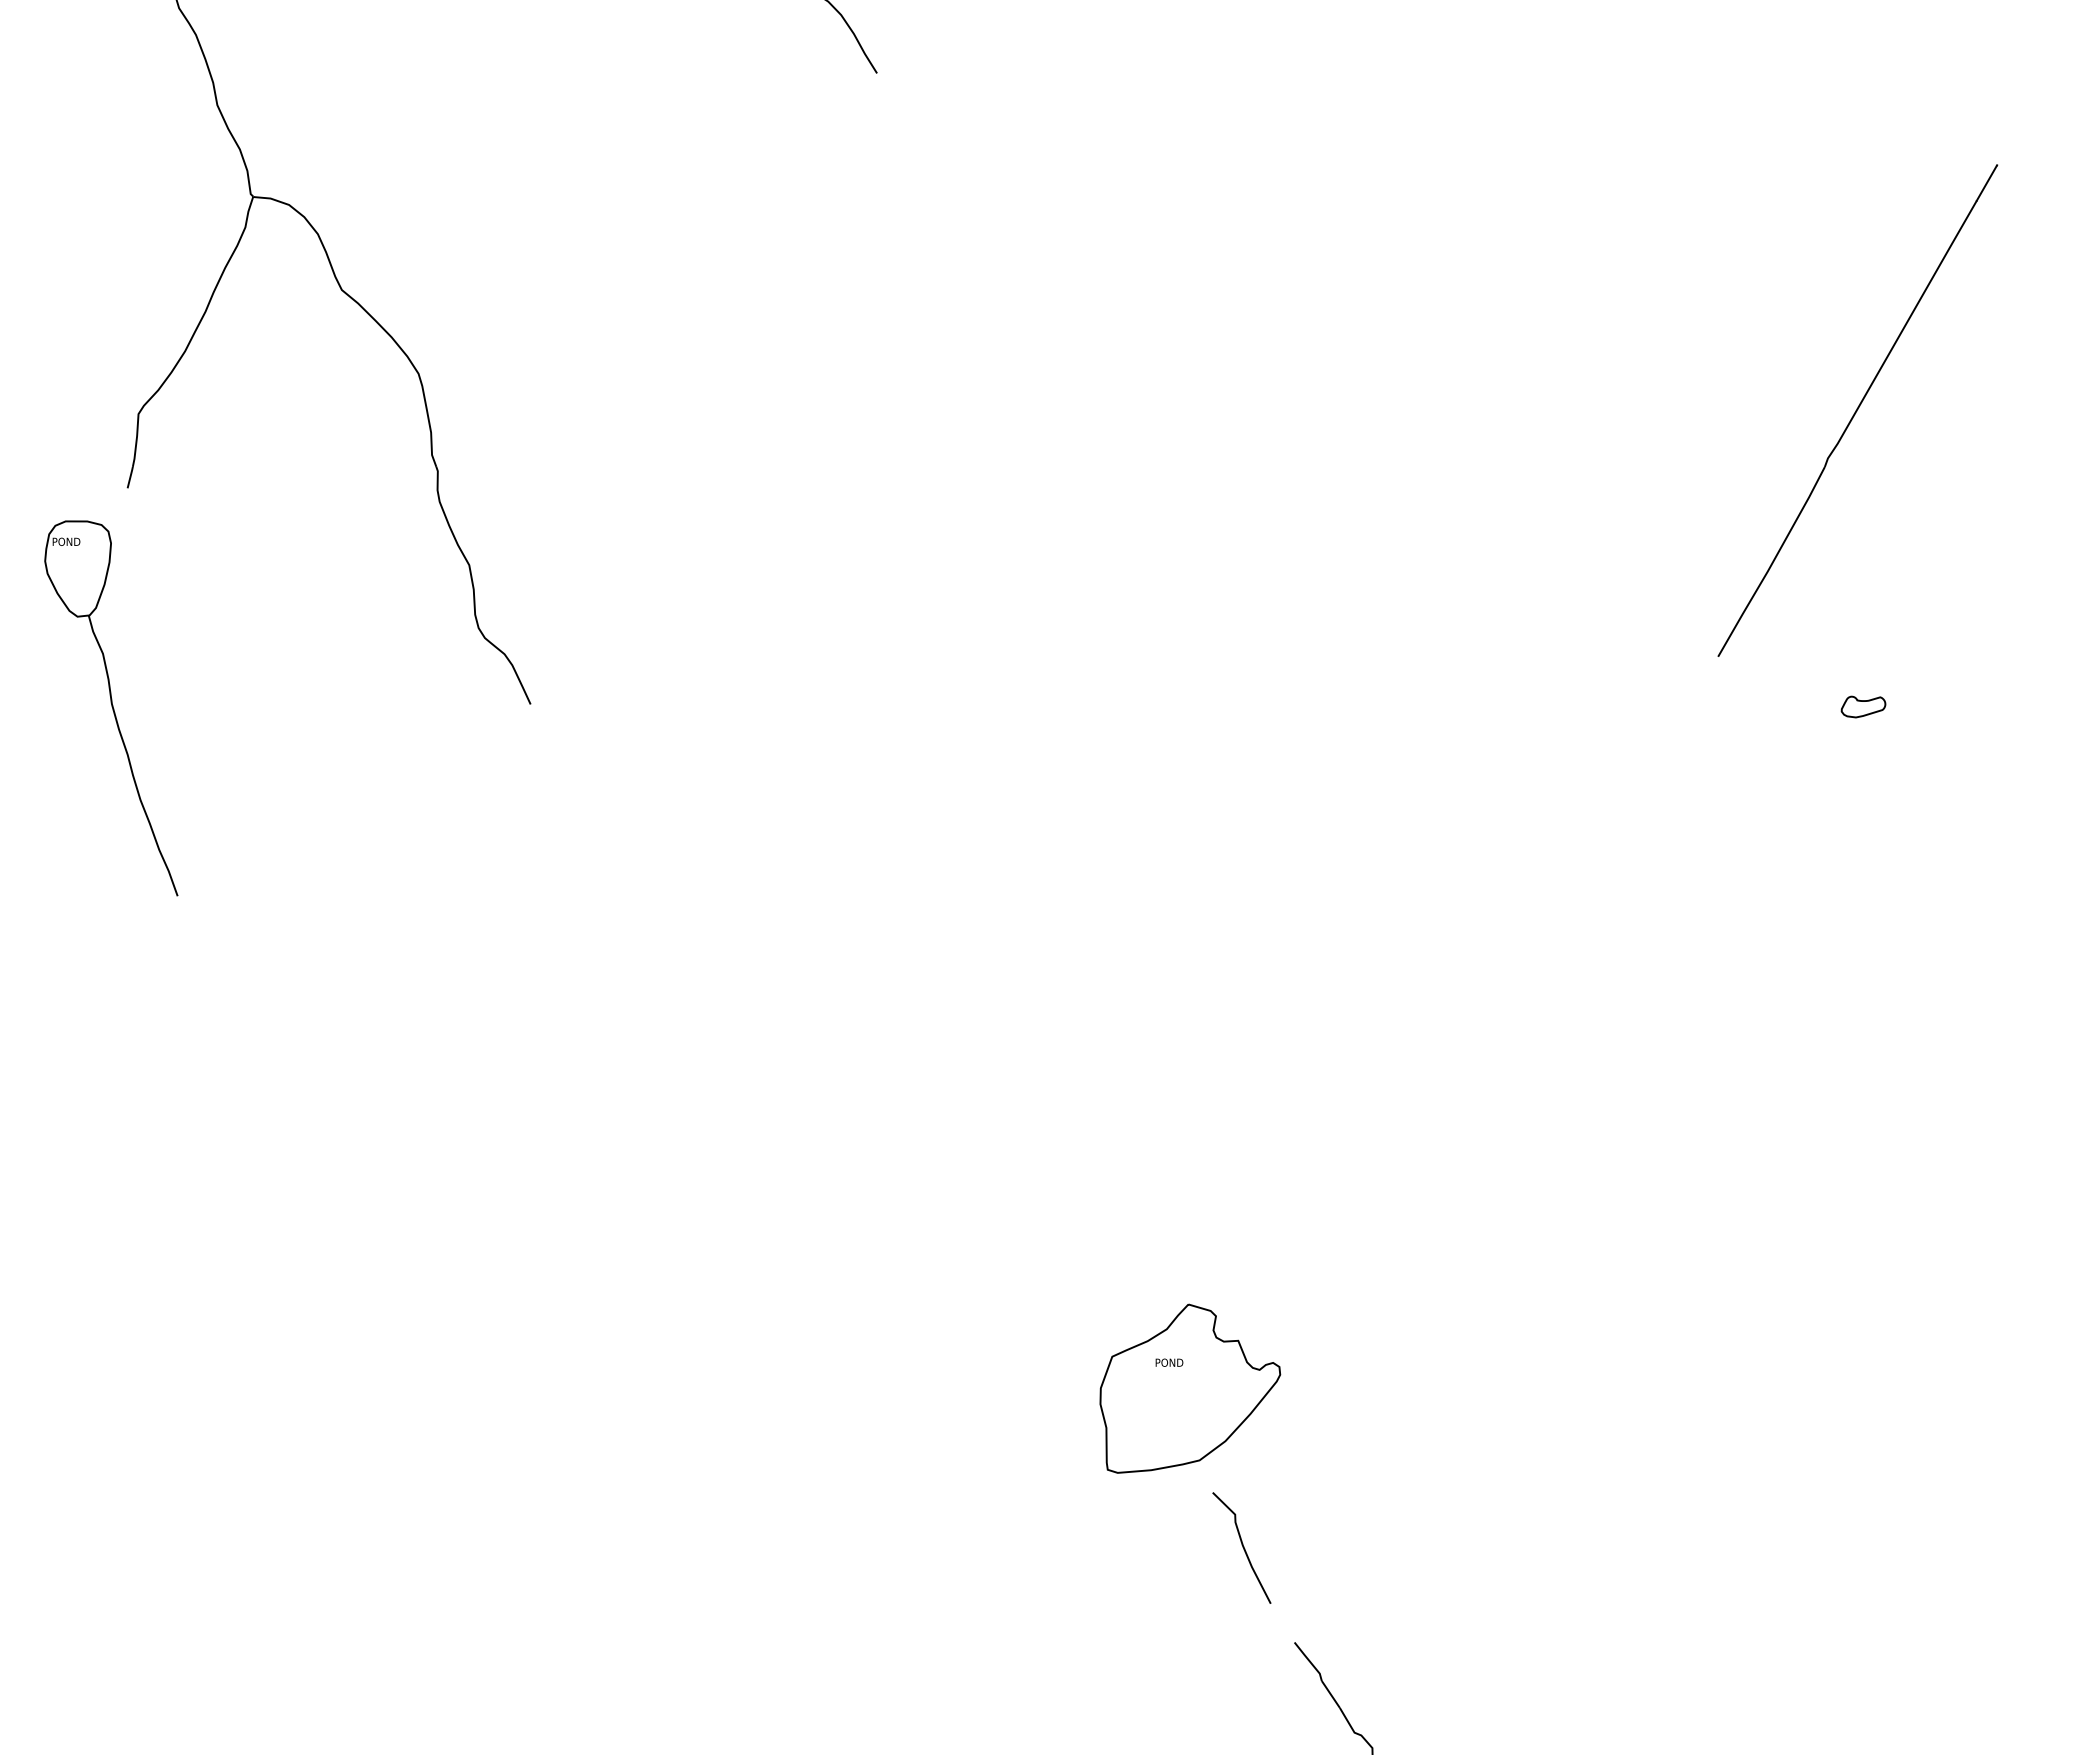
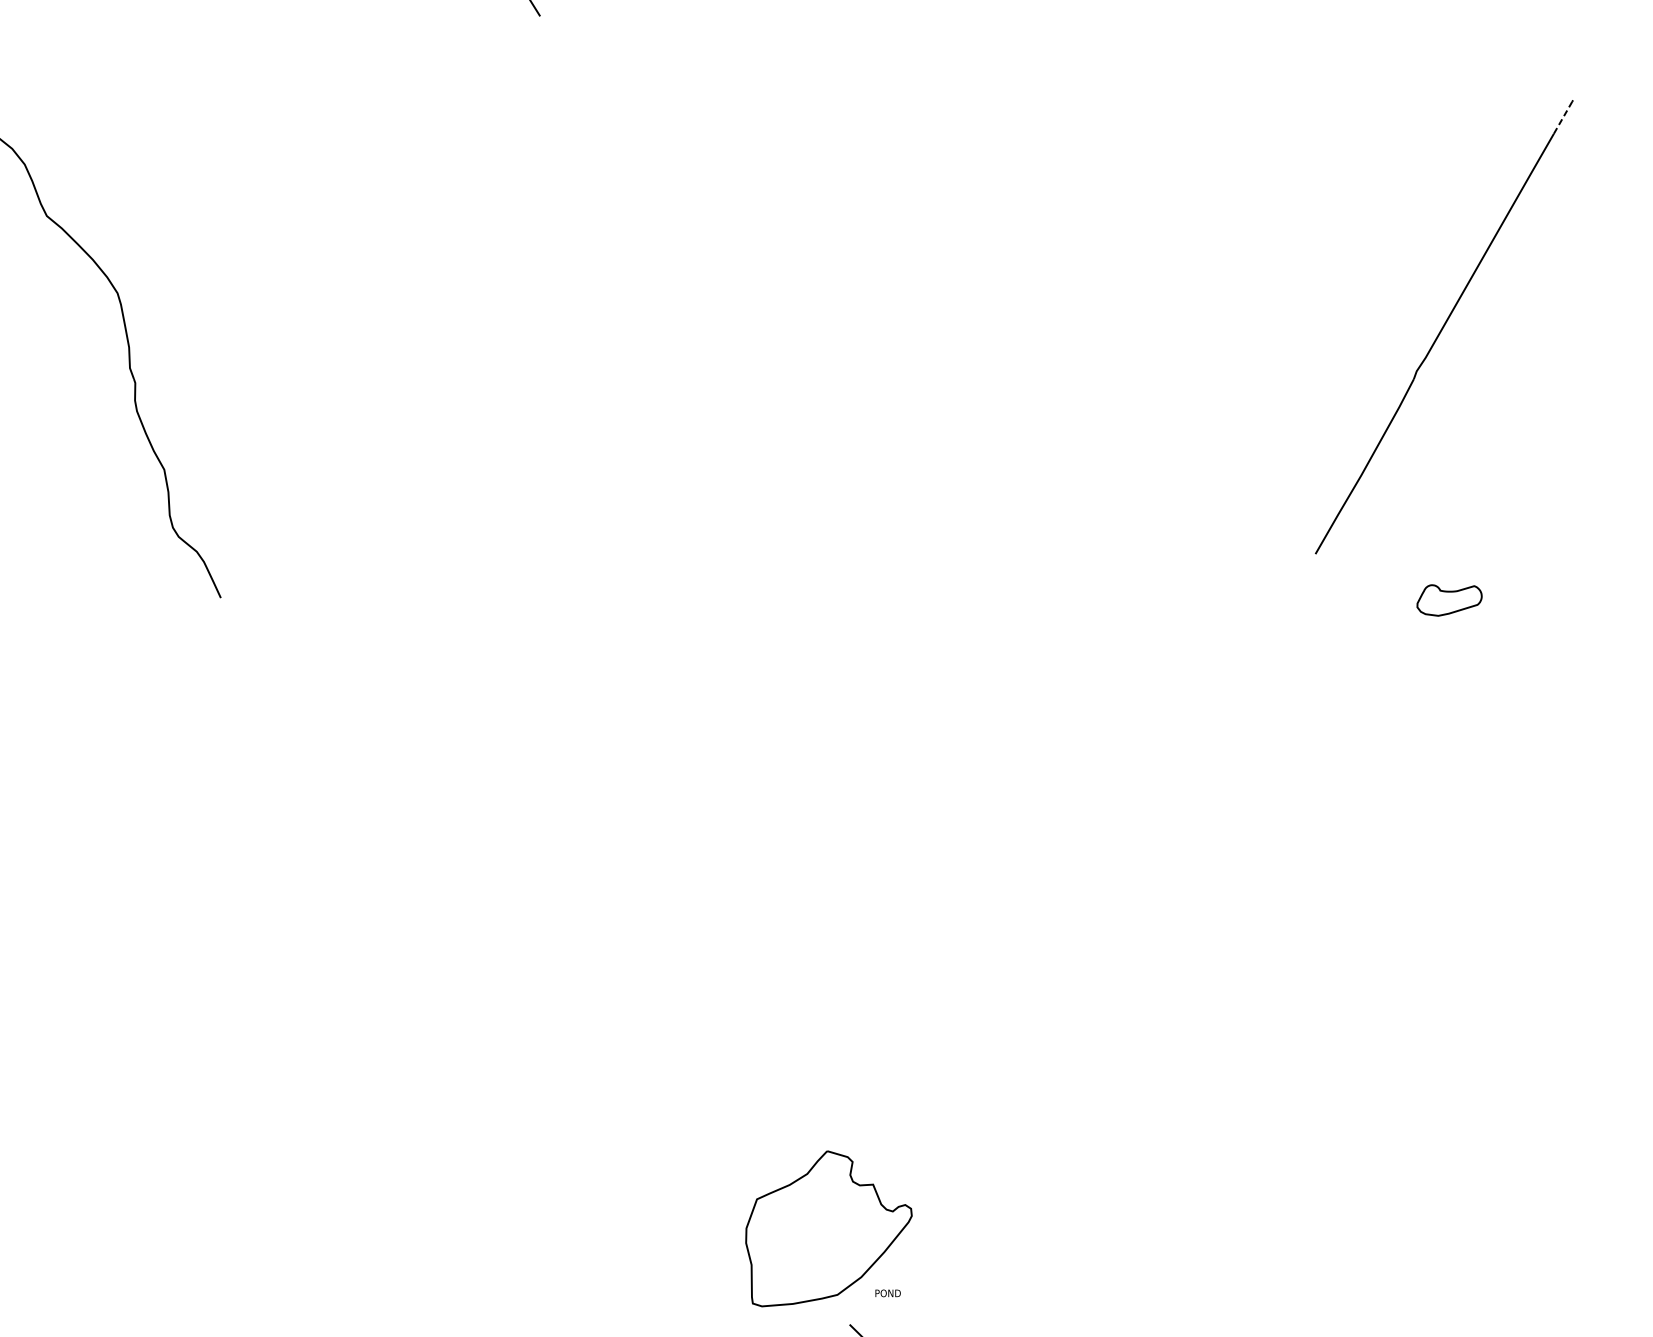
line: (1986, 183) -> (1562, 117), solid -> dashed
part: (1863, 706) -> (1449, 599), size x1.6
text: (1169, 1362) -> (888, 1293), moved

